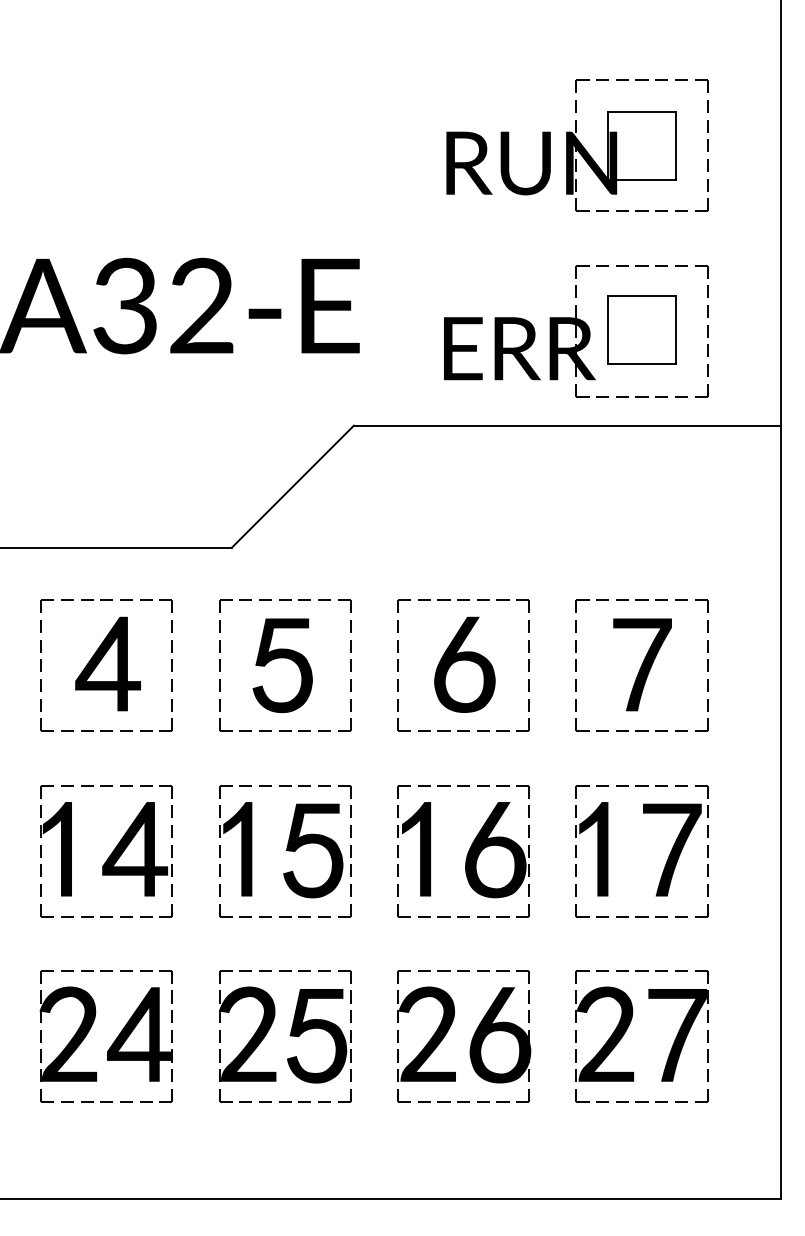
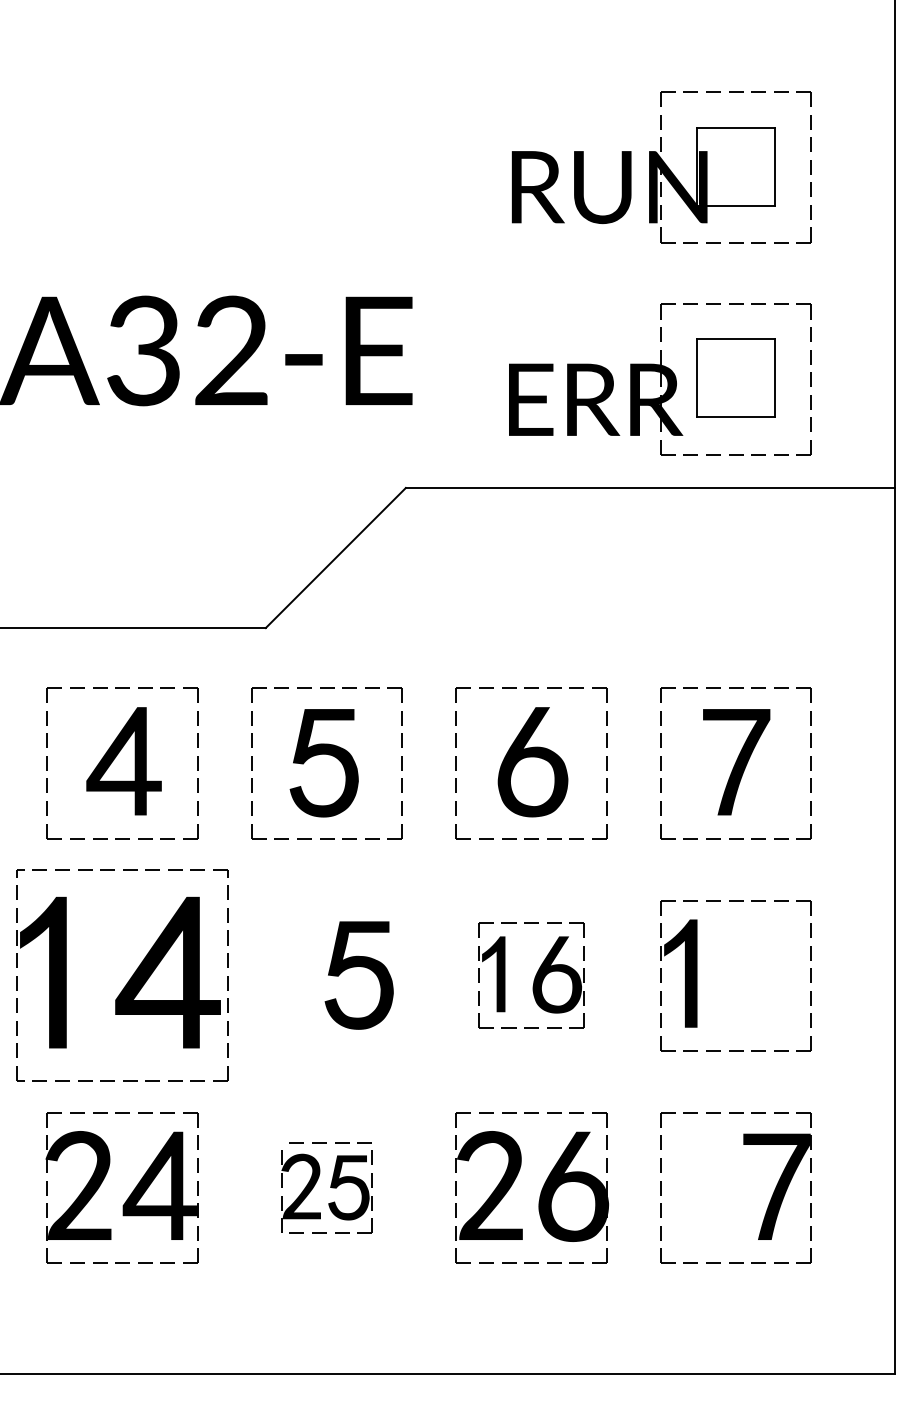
part: (106, 850) -> (122, 975), size x1.4
part: (252, 850) -> (289, 975), removed
part: (463, 850) -> (531, 975), size x0.7
fill: (672, 850) -> (770, 974), removed
fill: (604, 1034) -> (693, 1185), removed
part: (284, 1035) -> (326, 1187), size x0.6

